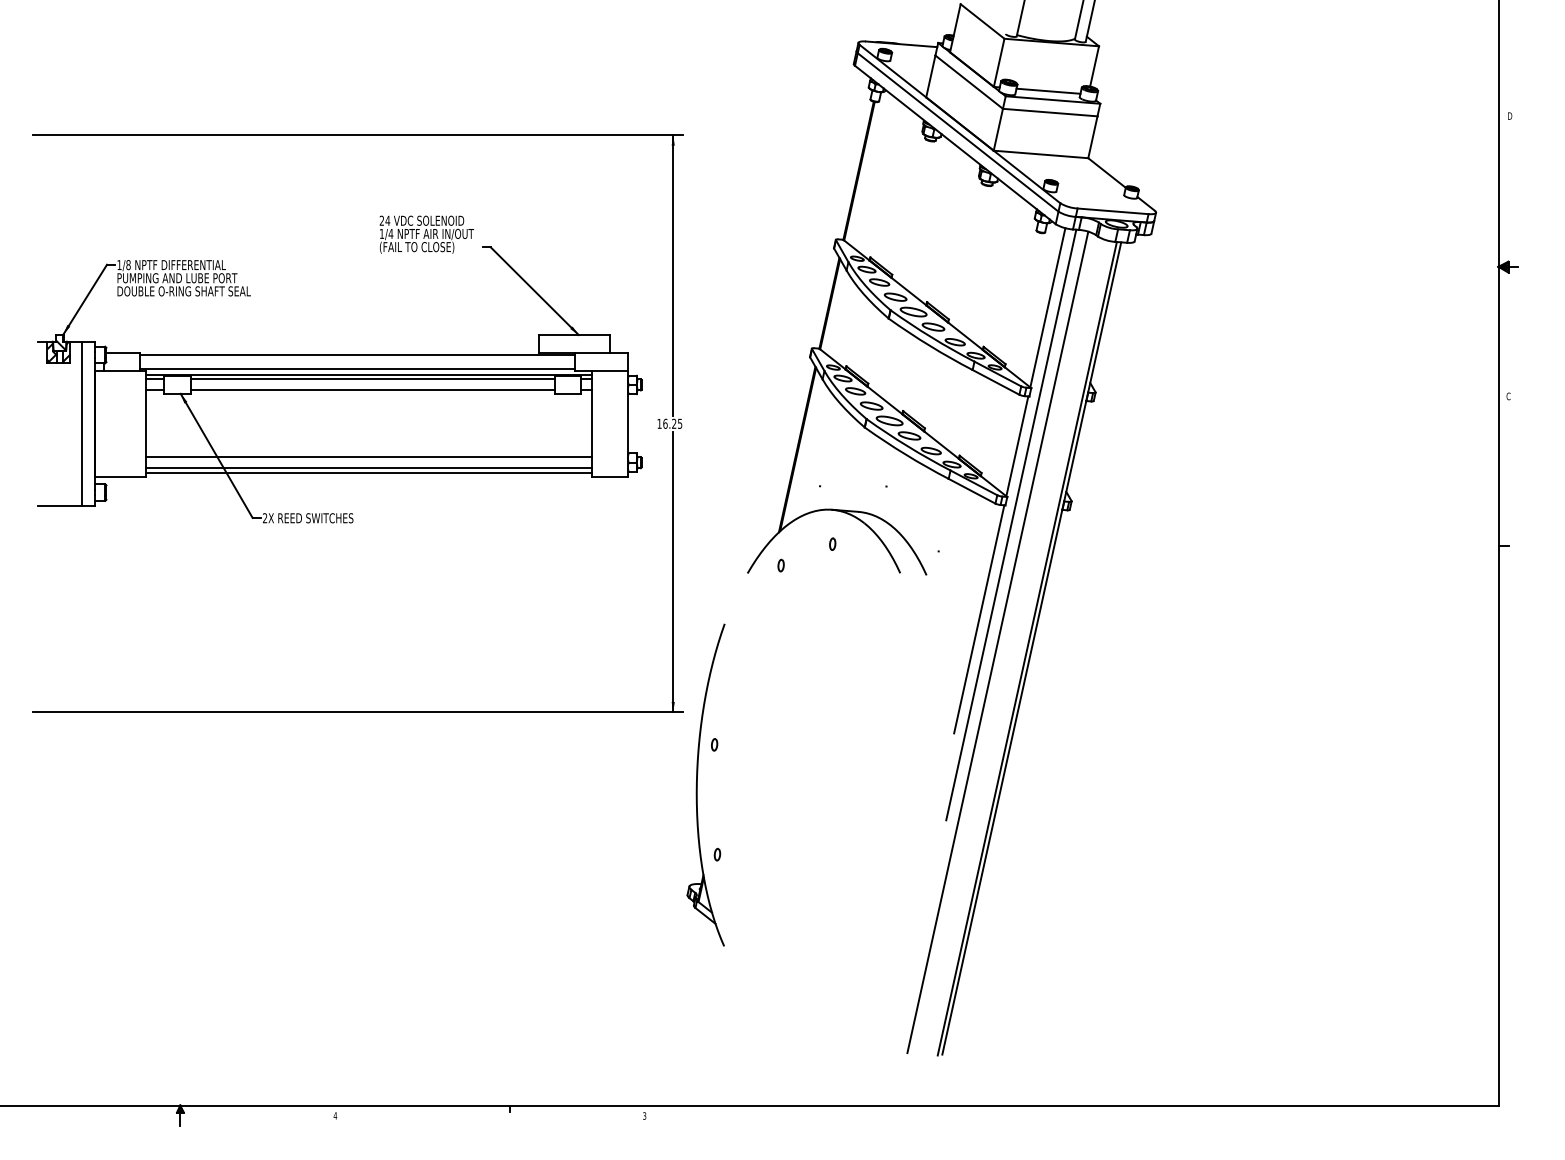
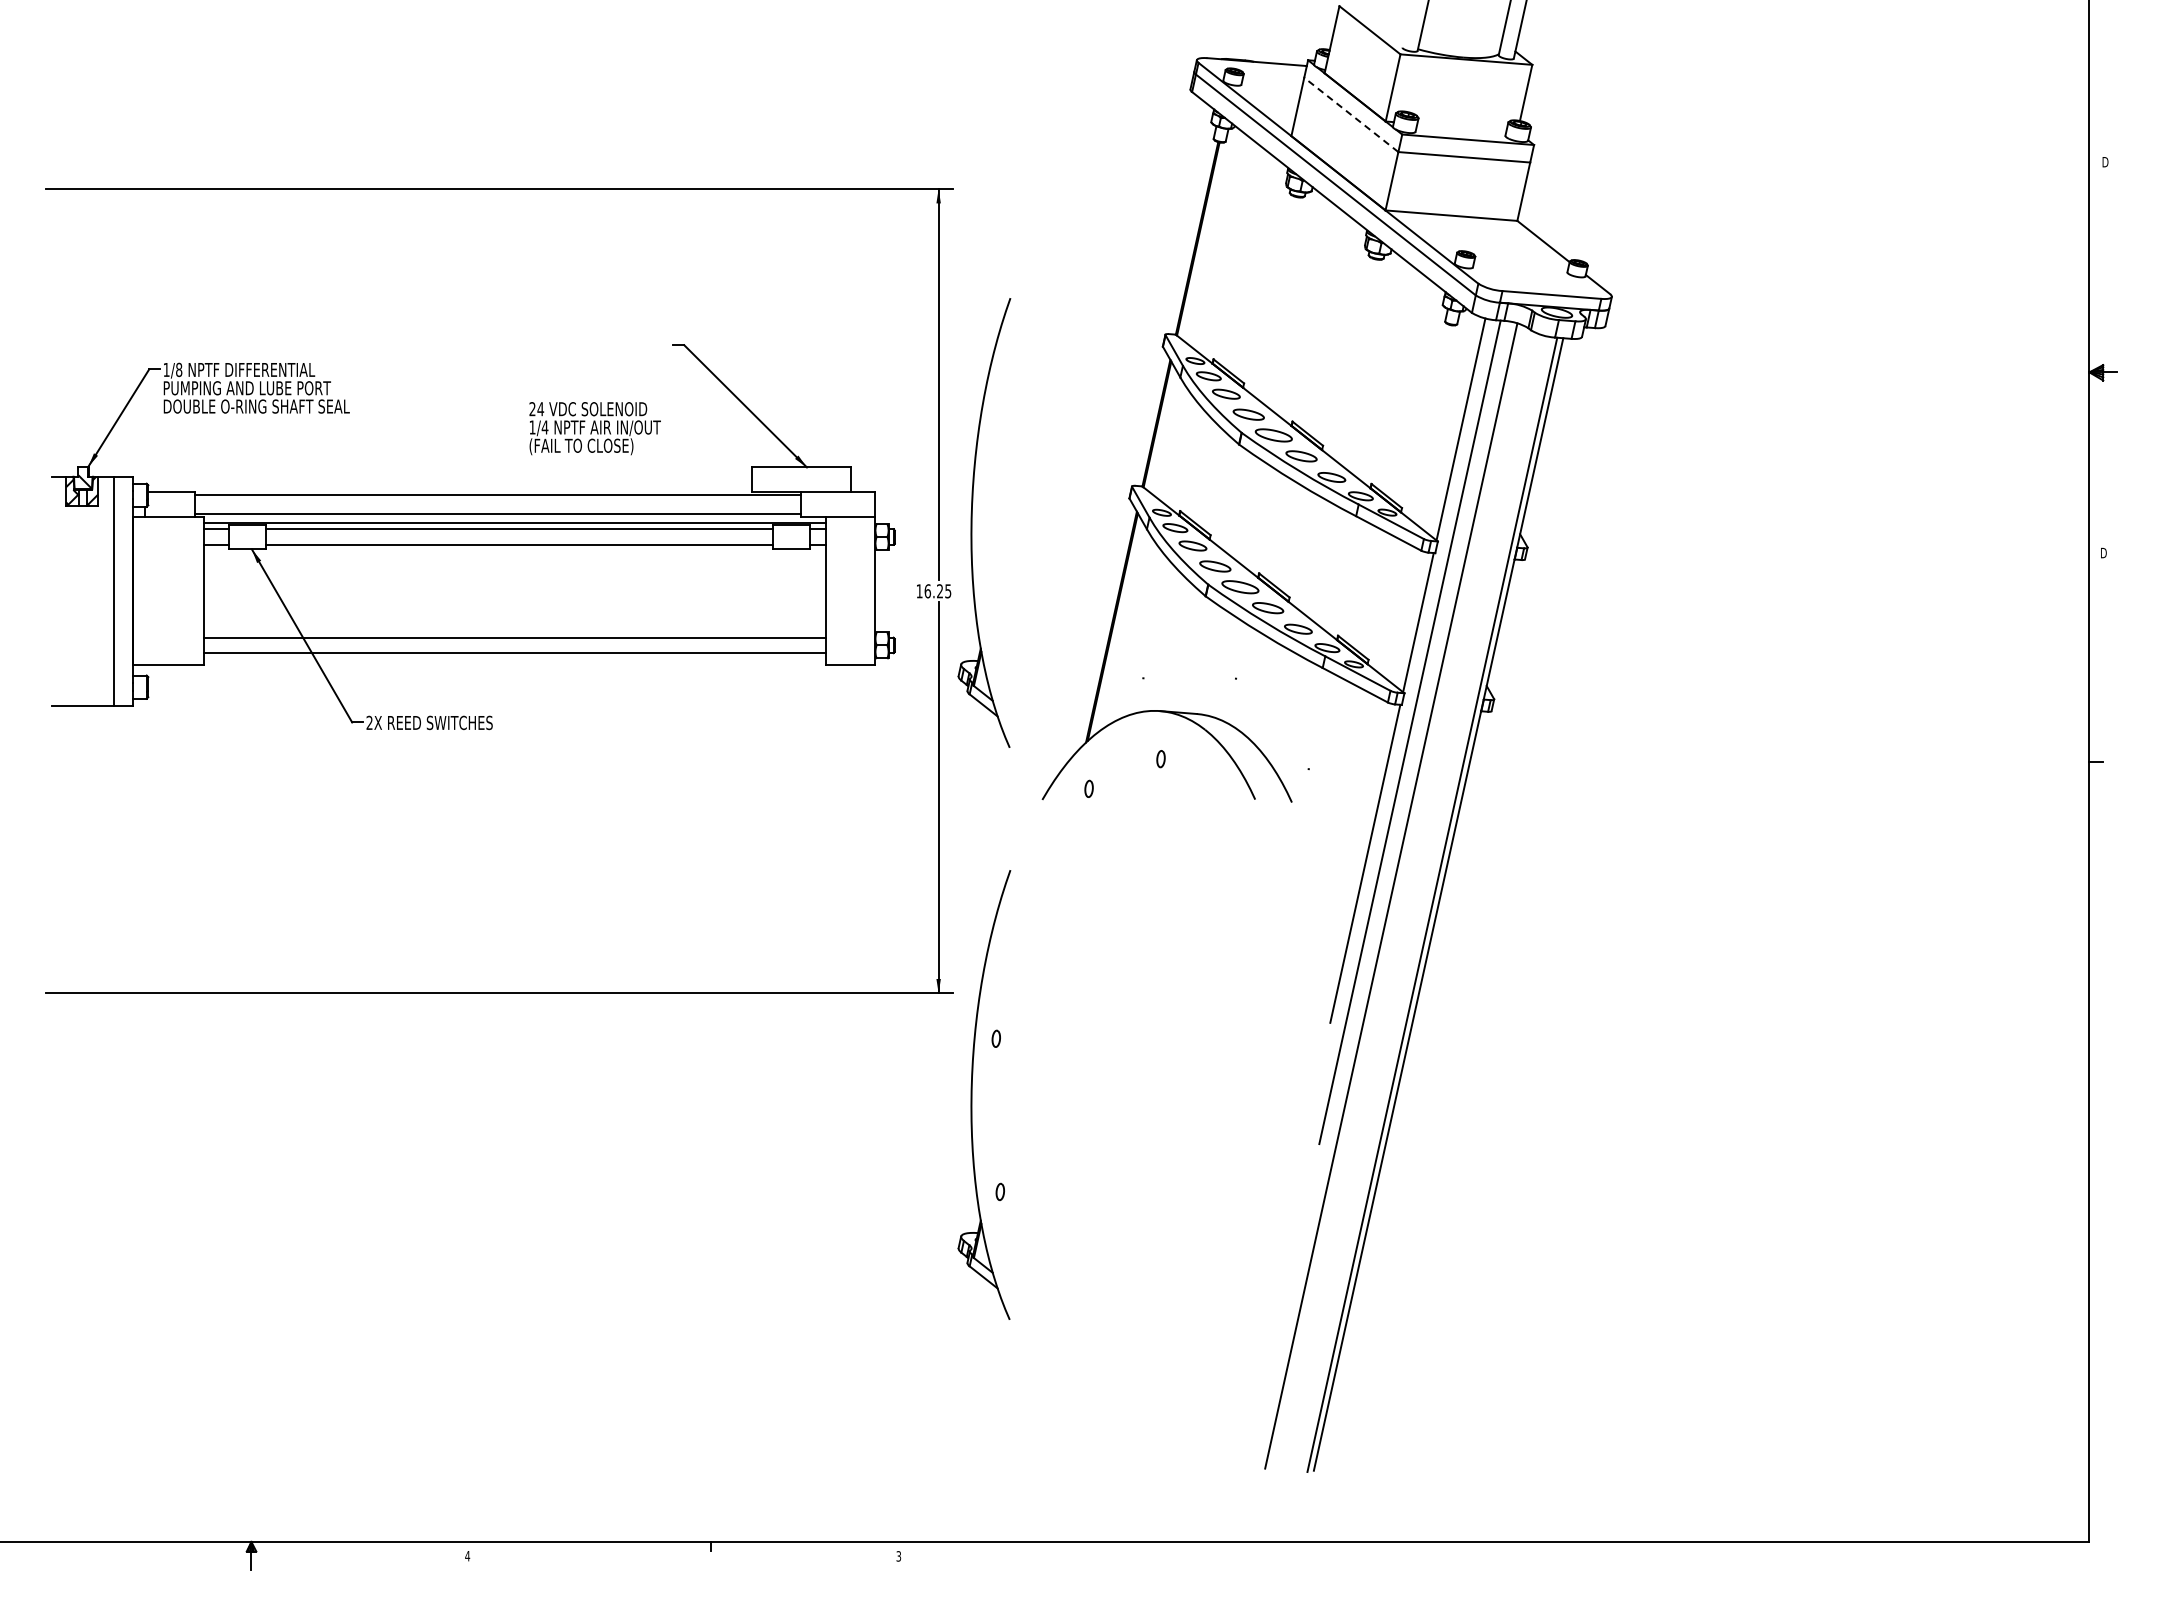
line: (969, 81) -> (1351, 114), solid -> dashed
line: (1048, 91) -> (1461, 127), removed
text: (426, 234) -> (594, 428), moved
part: (697, 374) -> (972, 522), added
text: (1508, 396) -> (2103, 552), C -> D
line: (369, 472) -> (514, 659), removed

